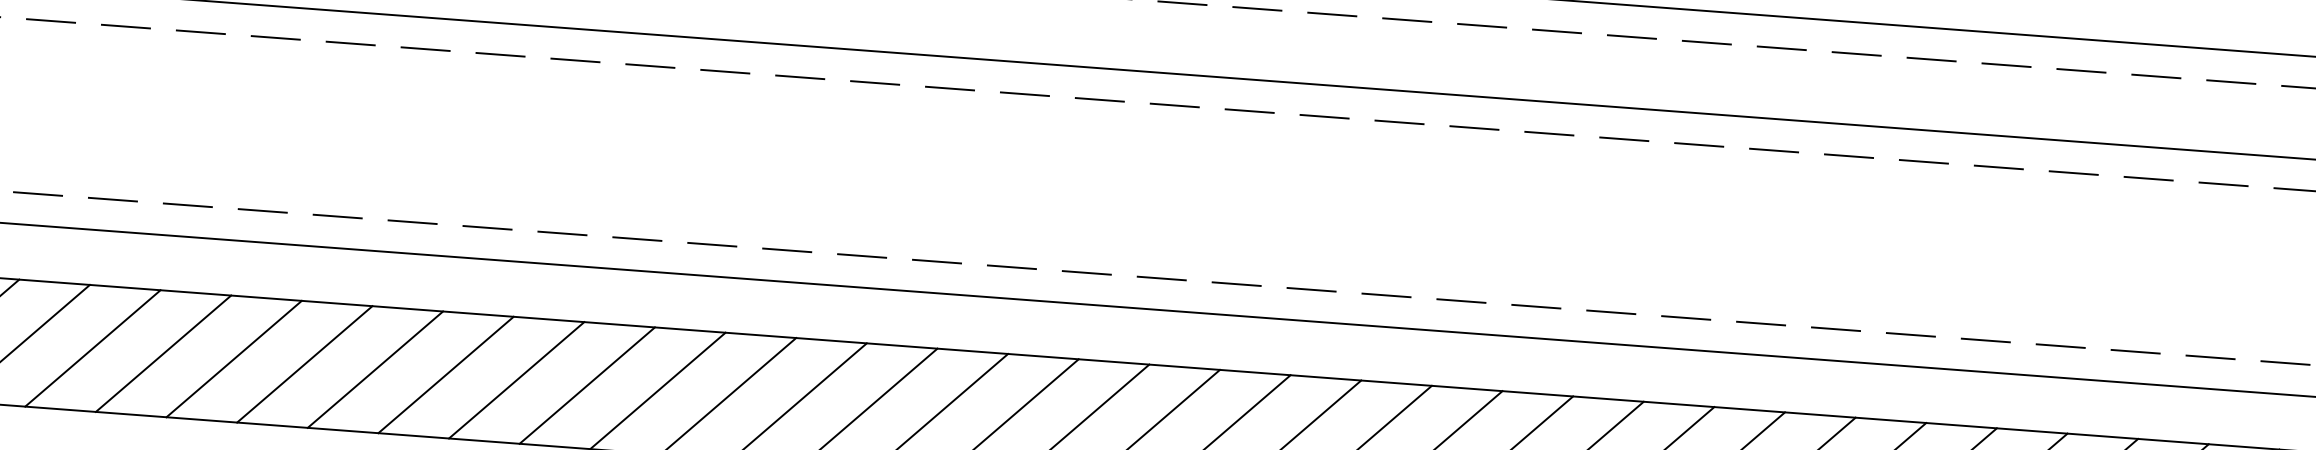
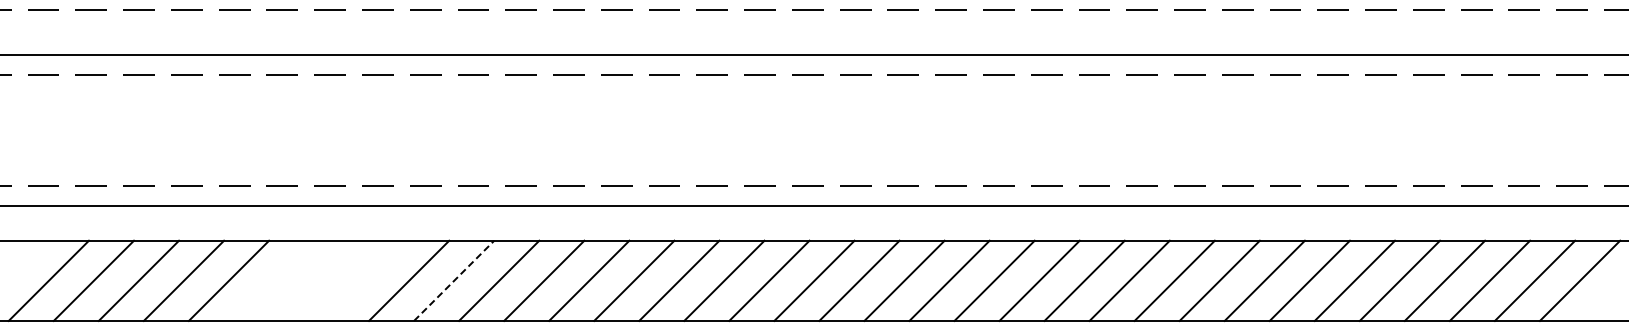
line: (162, 353) -> (273, 280), removed
line: (233, 358) -> (318, 280), removed
line: (303, 363) -> (363, 280), removed
line: (446, 374) -> (454, 280), solid -> dashed

